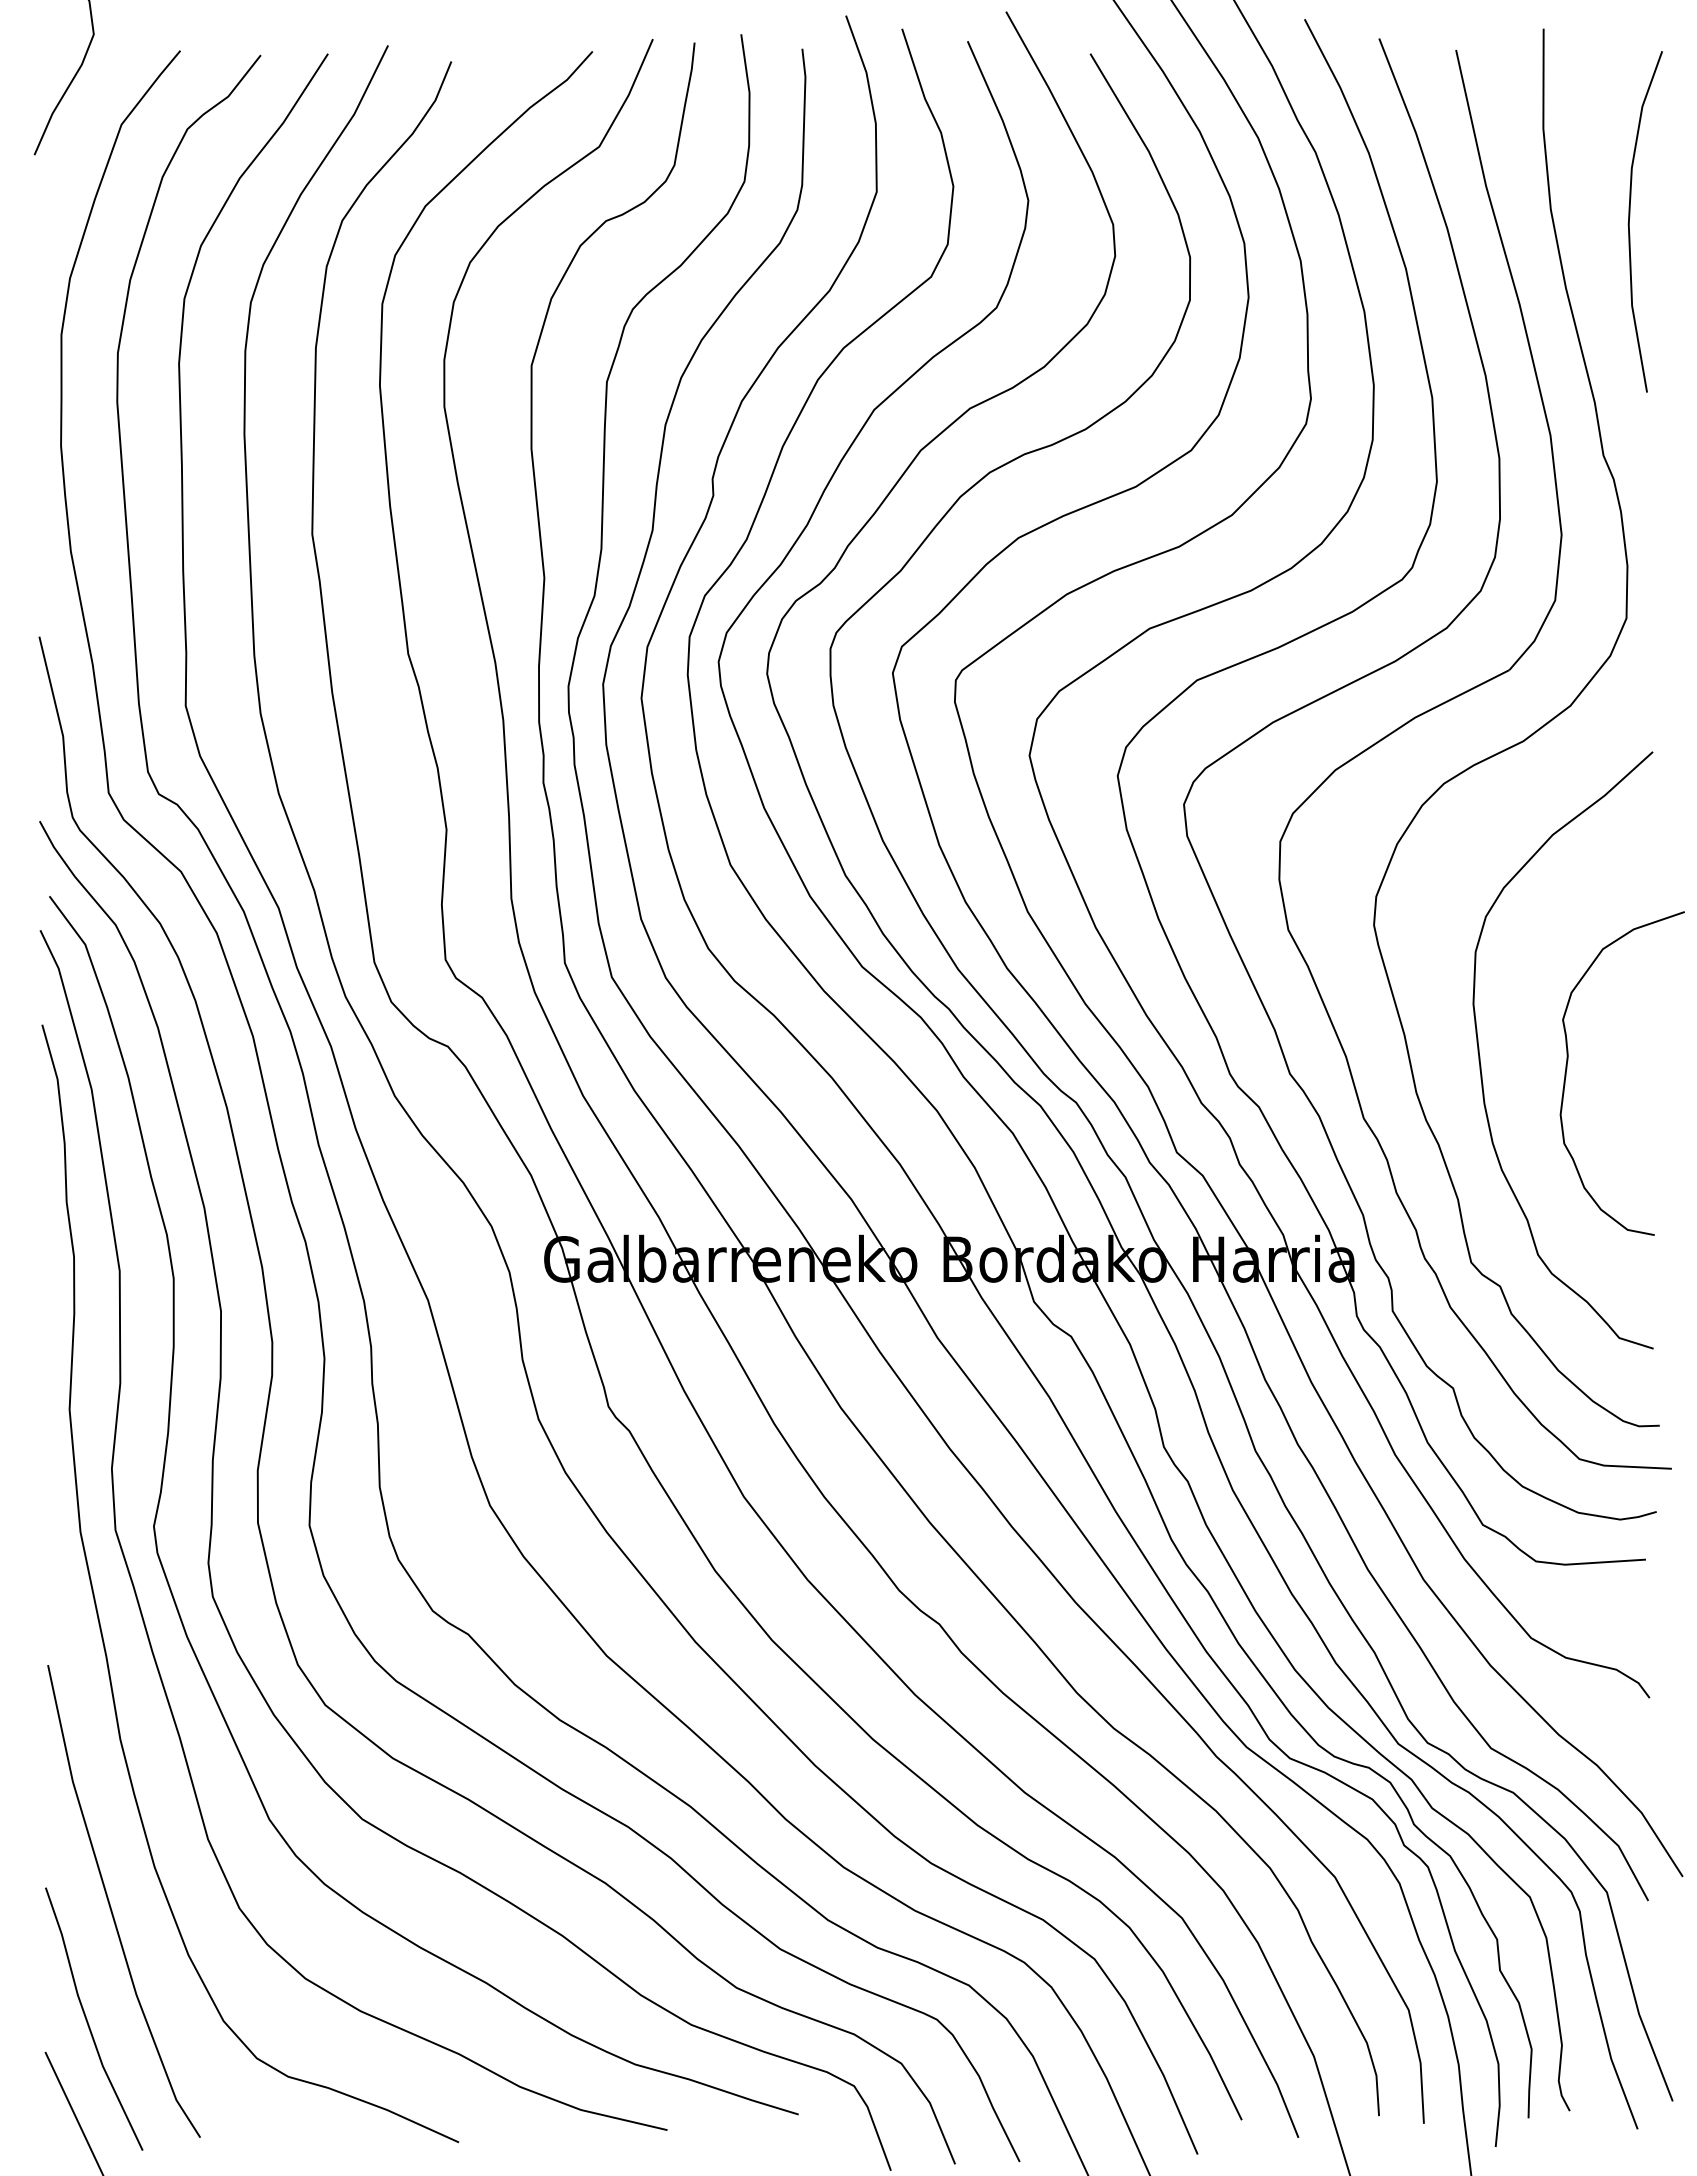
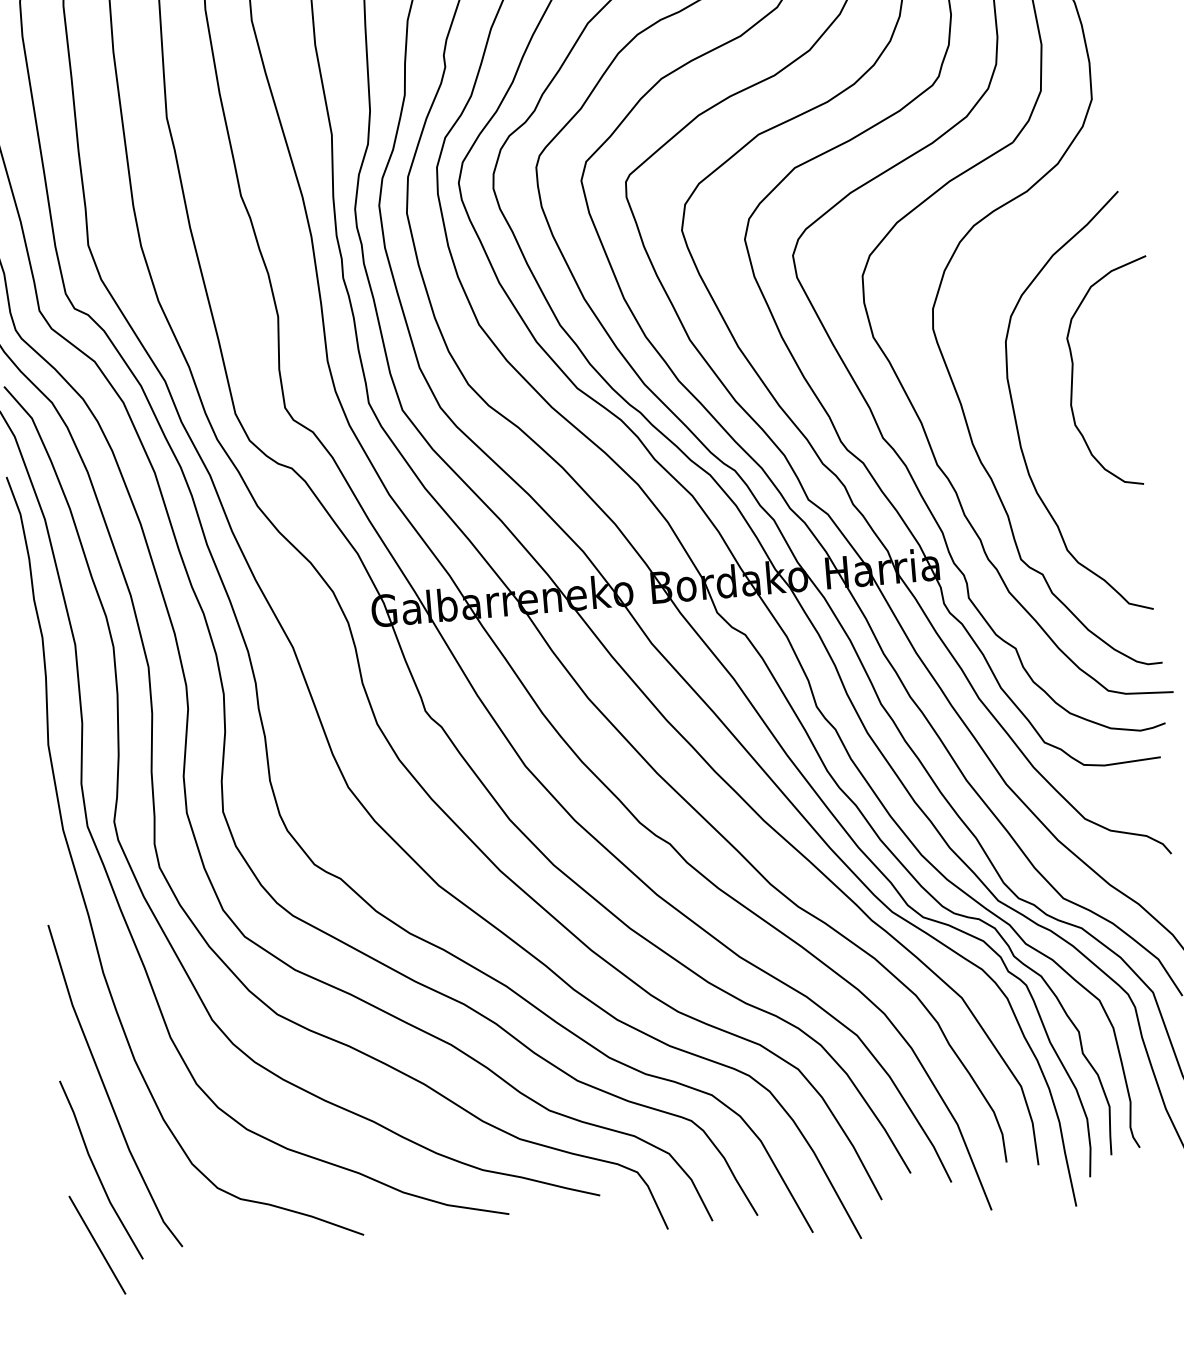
curve: (1567, 1069) -> (1073, 373), moved

